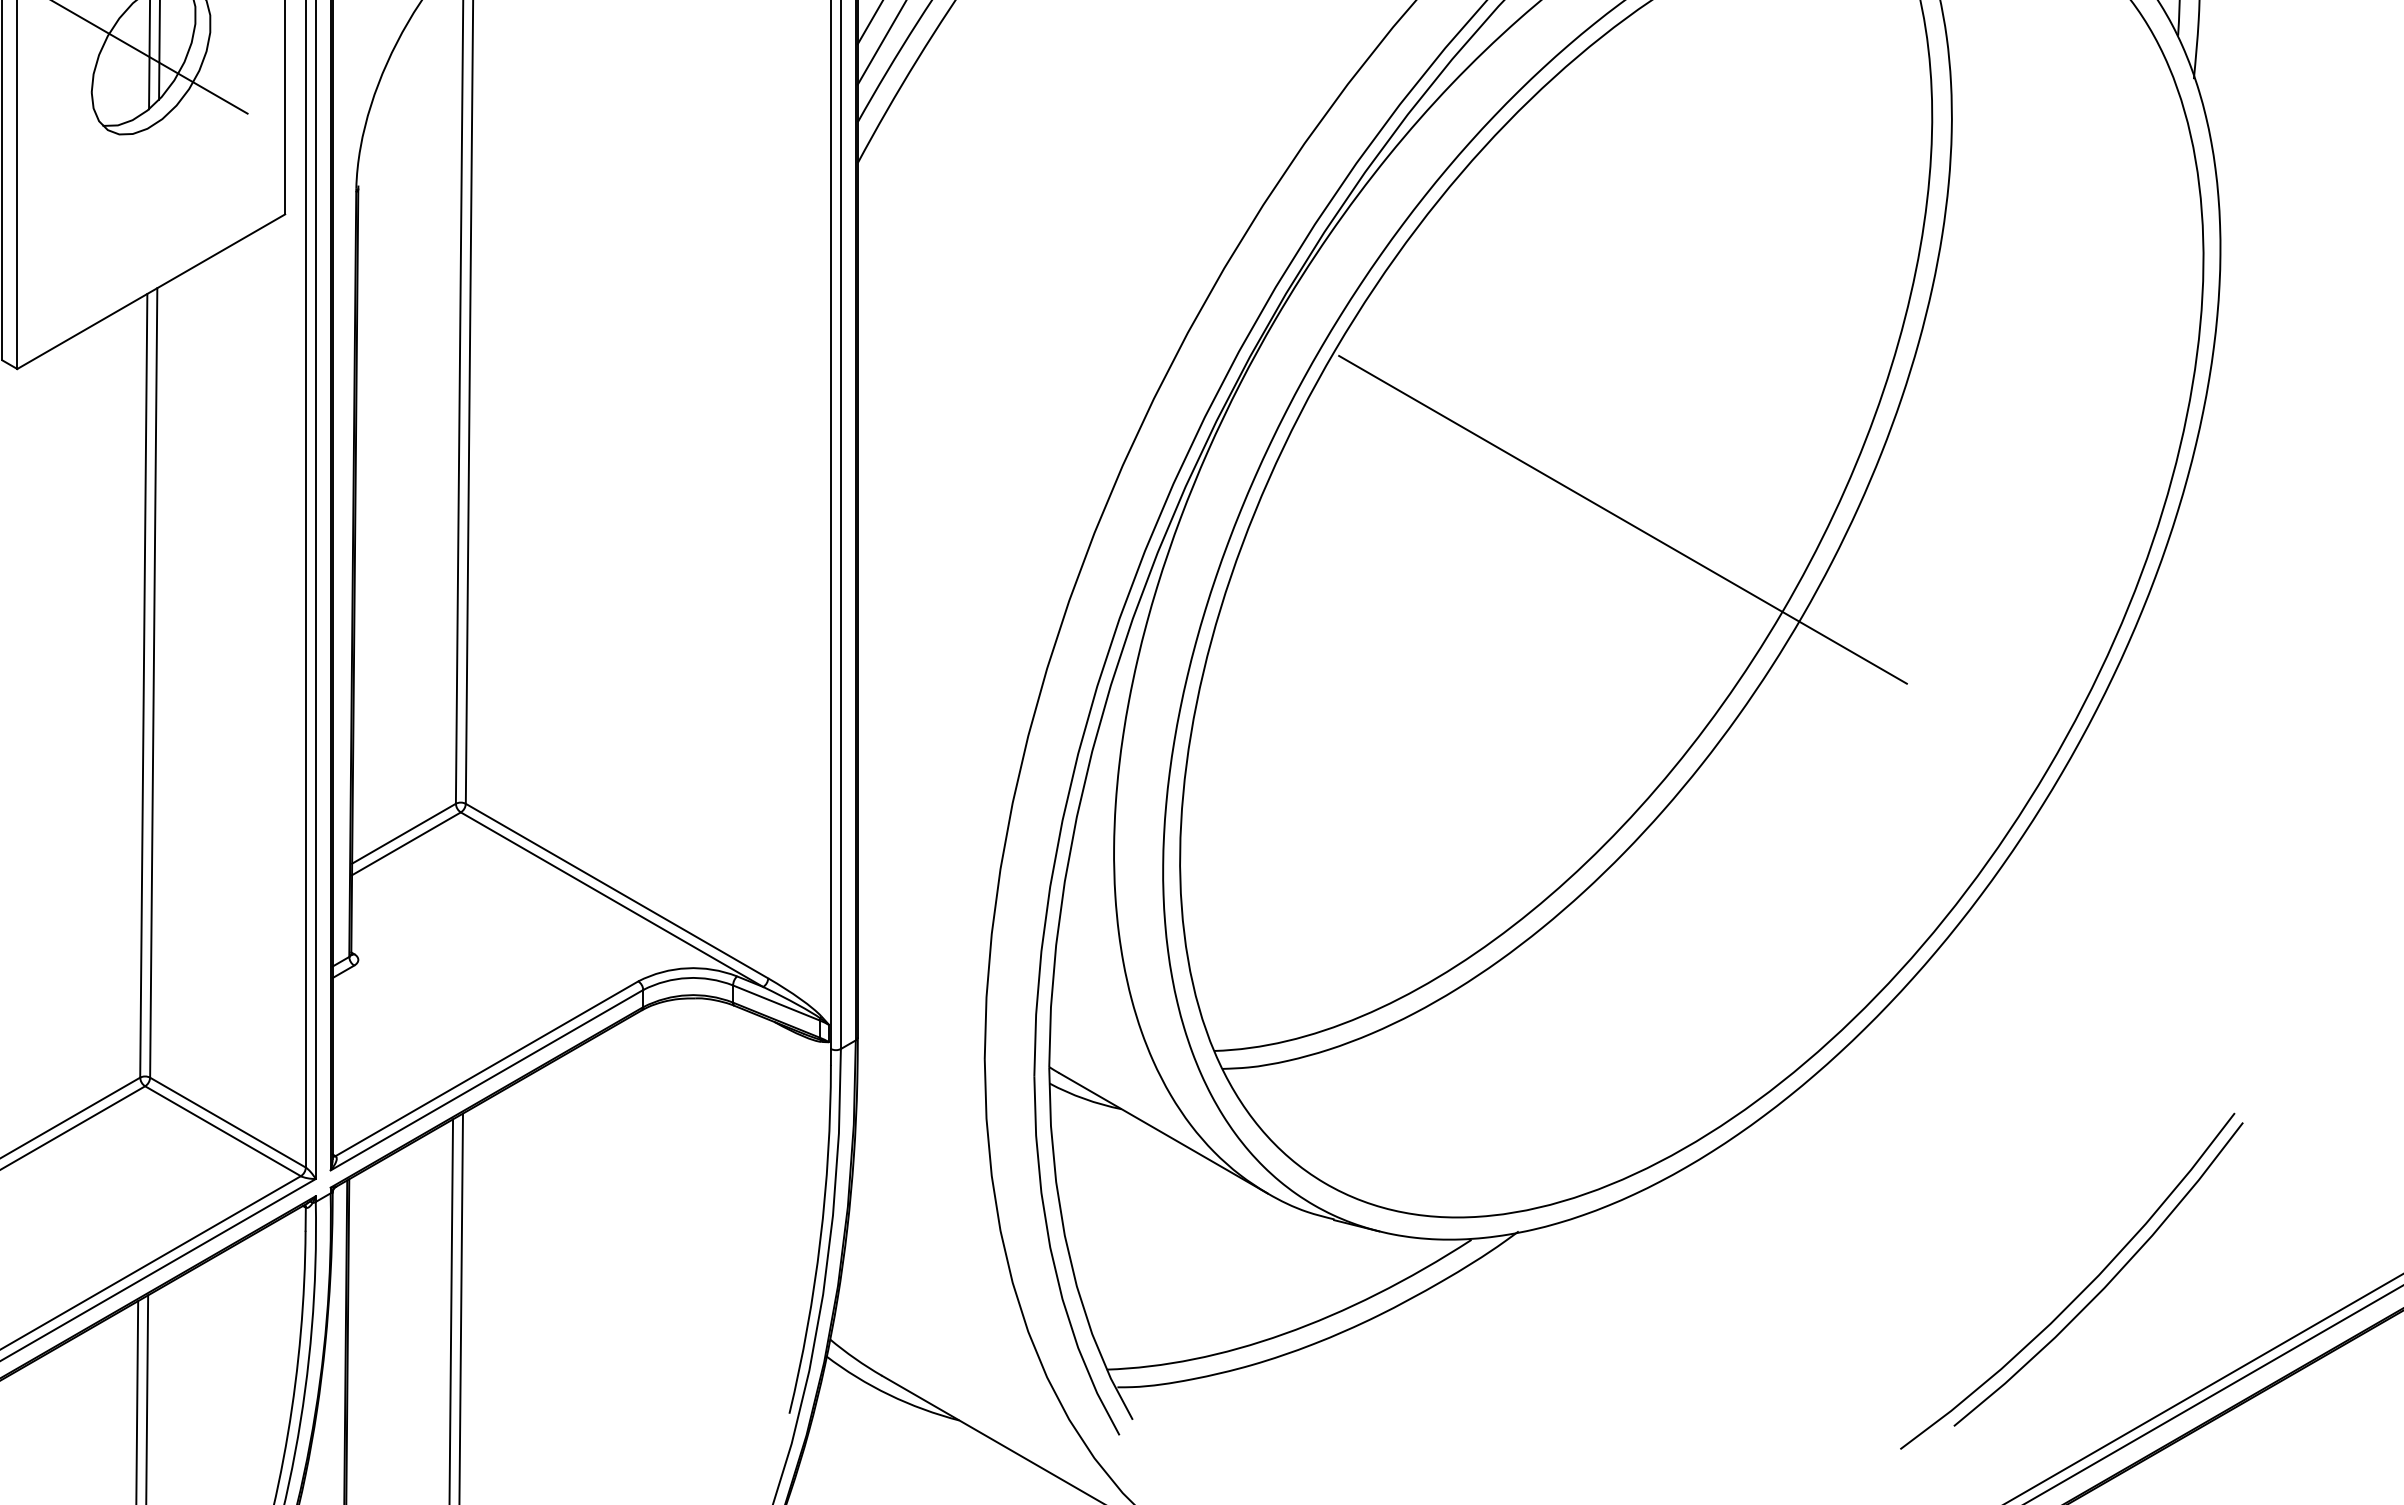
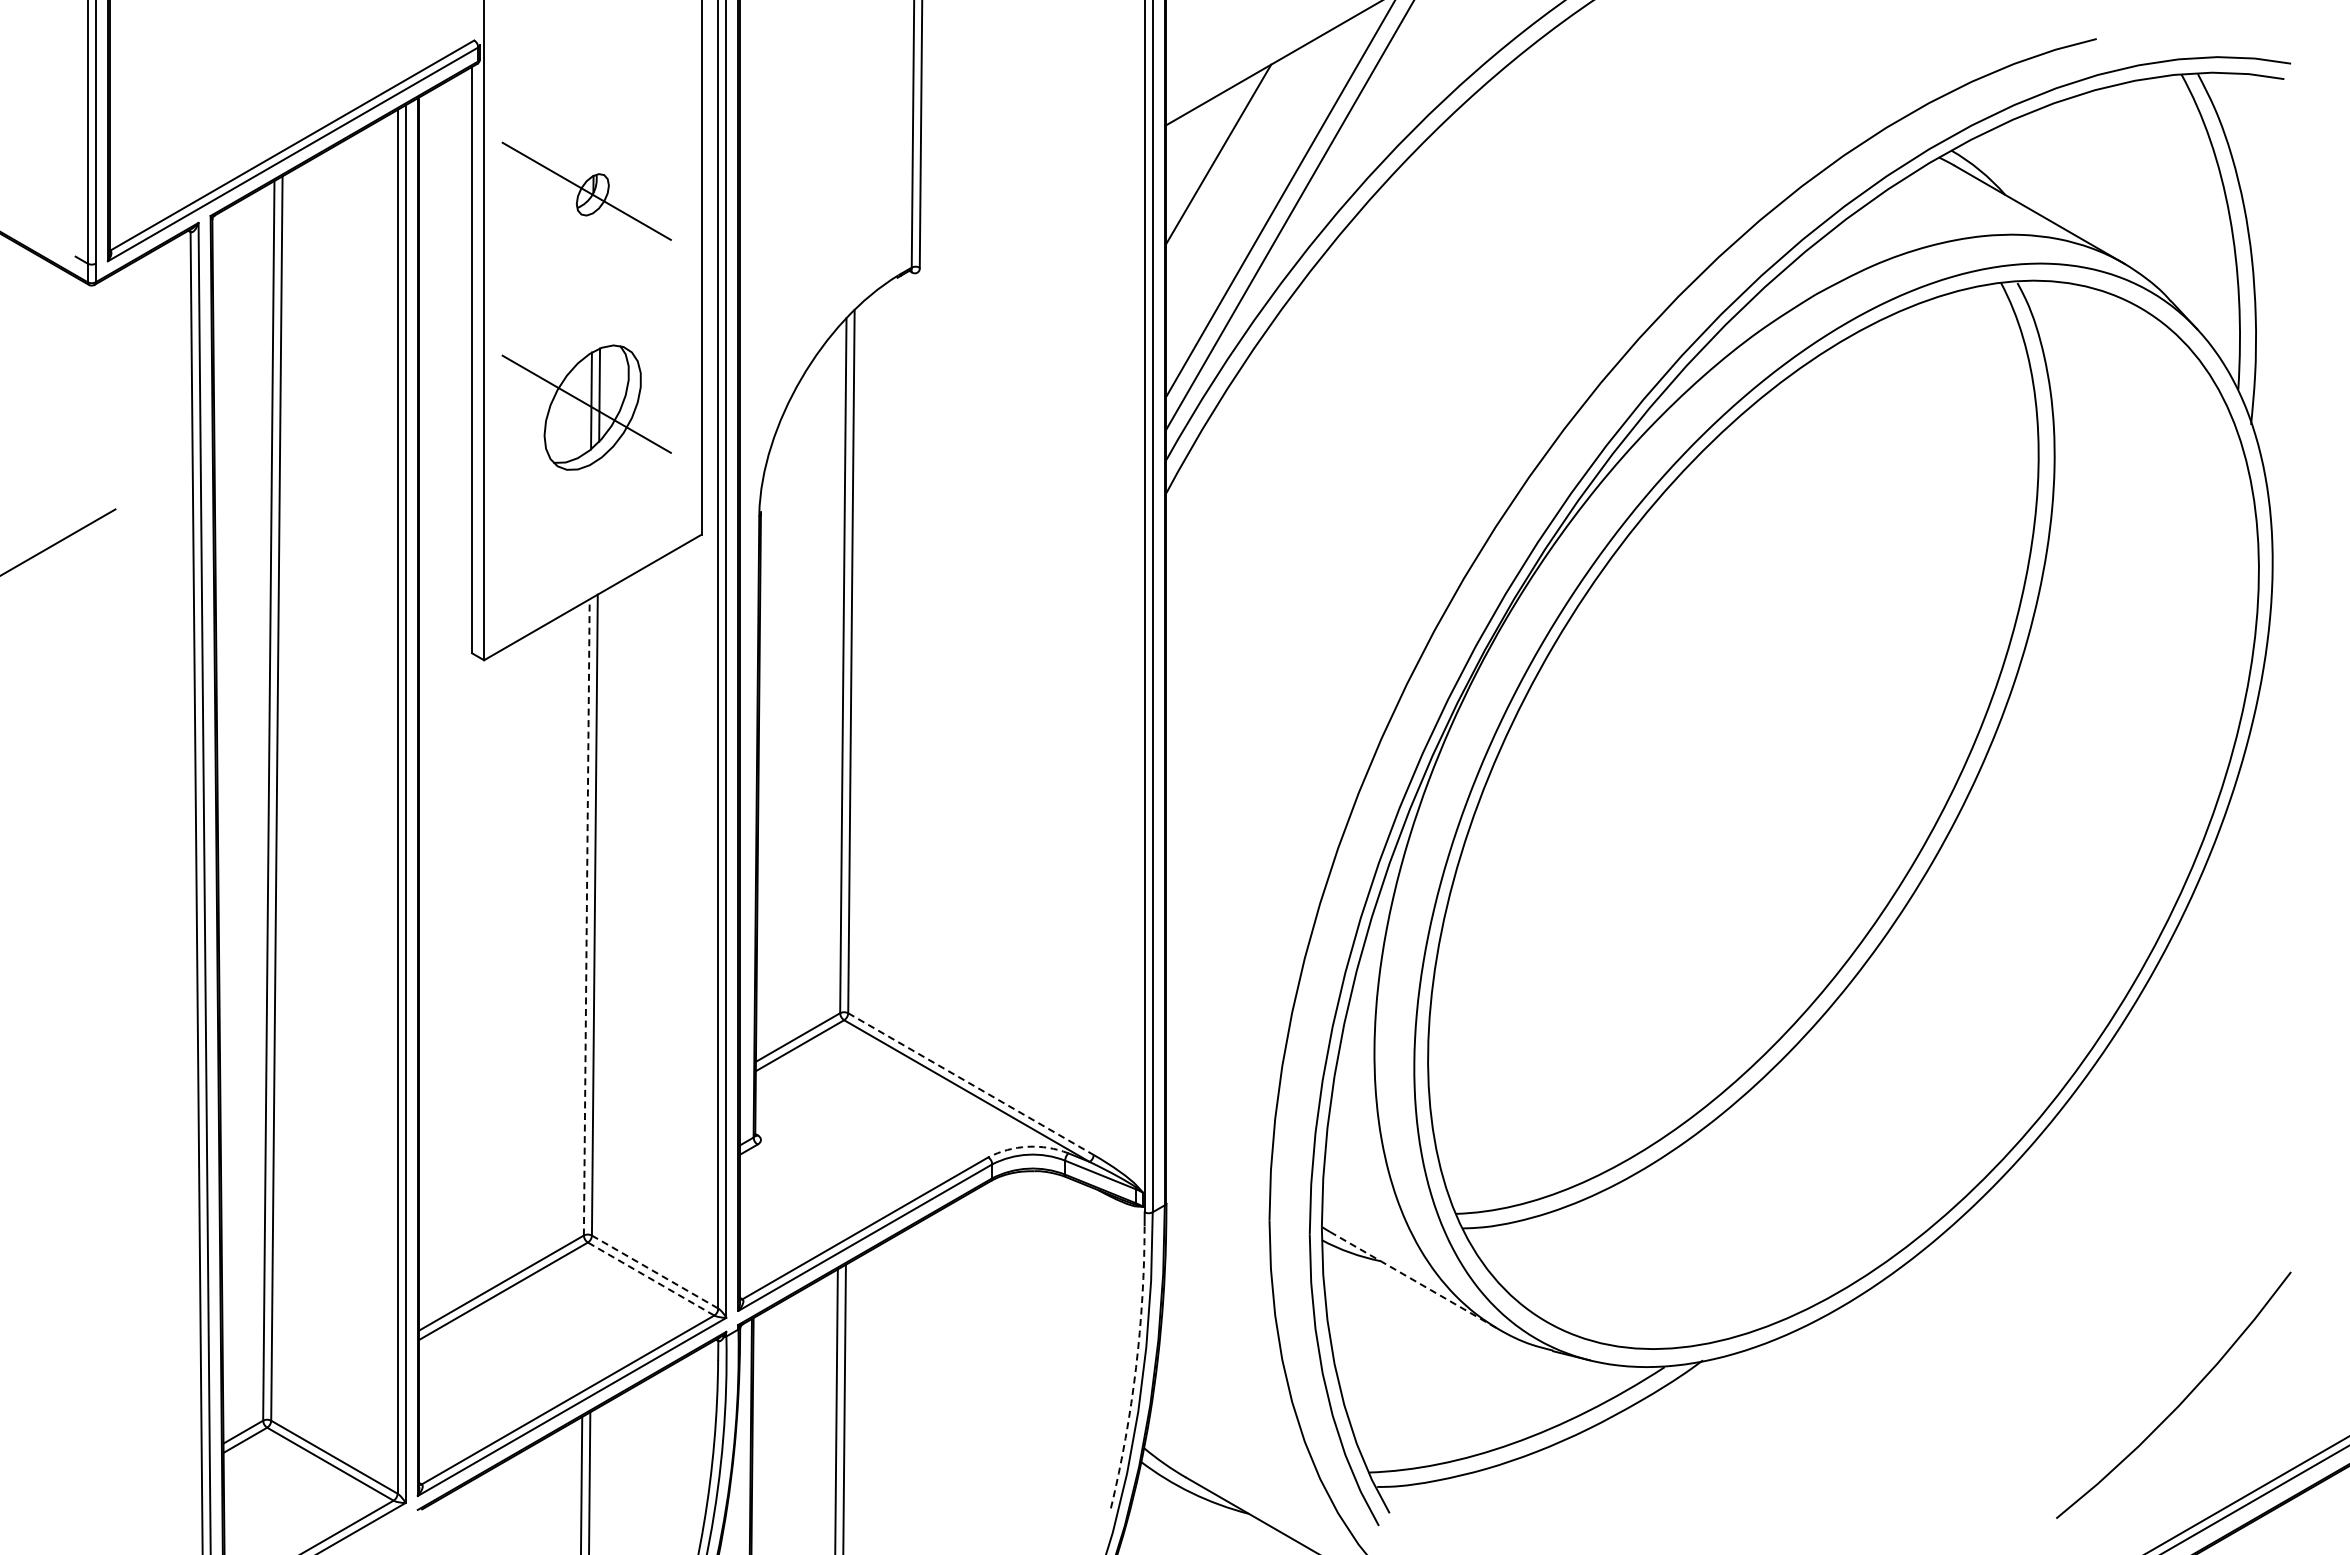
line: (1622, 519) -> (1787, 782), removed
line: (143, 684) -> (586, 916), solid -> dashed
line: (616, 891) -> (970, 1084), solid -> dashed
arc: (686, 967) -> (1027, 1146), solid -> dashed
line: (228, 1123) -> (655, 1272), solid -> dashed
line: (223, 1131) -> (651, 1279), solid -> dashed
line: (1163, 1133) -> (1414, 1280), solid -> dashed
arc: (820, 1240) -> (1136, 1367), solid -> dashed
curve: (2079, 1293) -> (2158, 1410), removed

